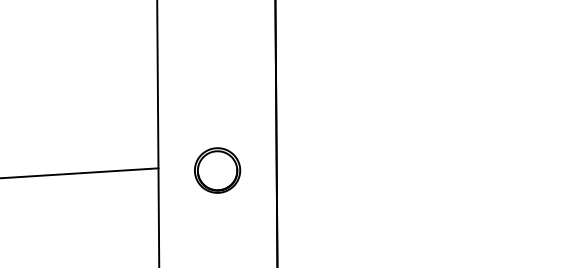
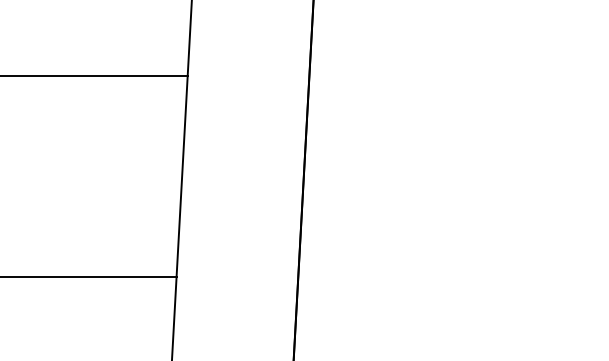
part: (216, 170) -> (236, 282), removed

